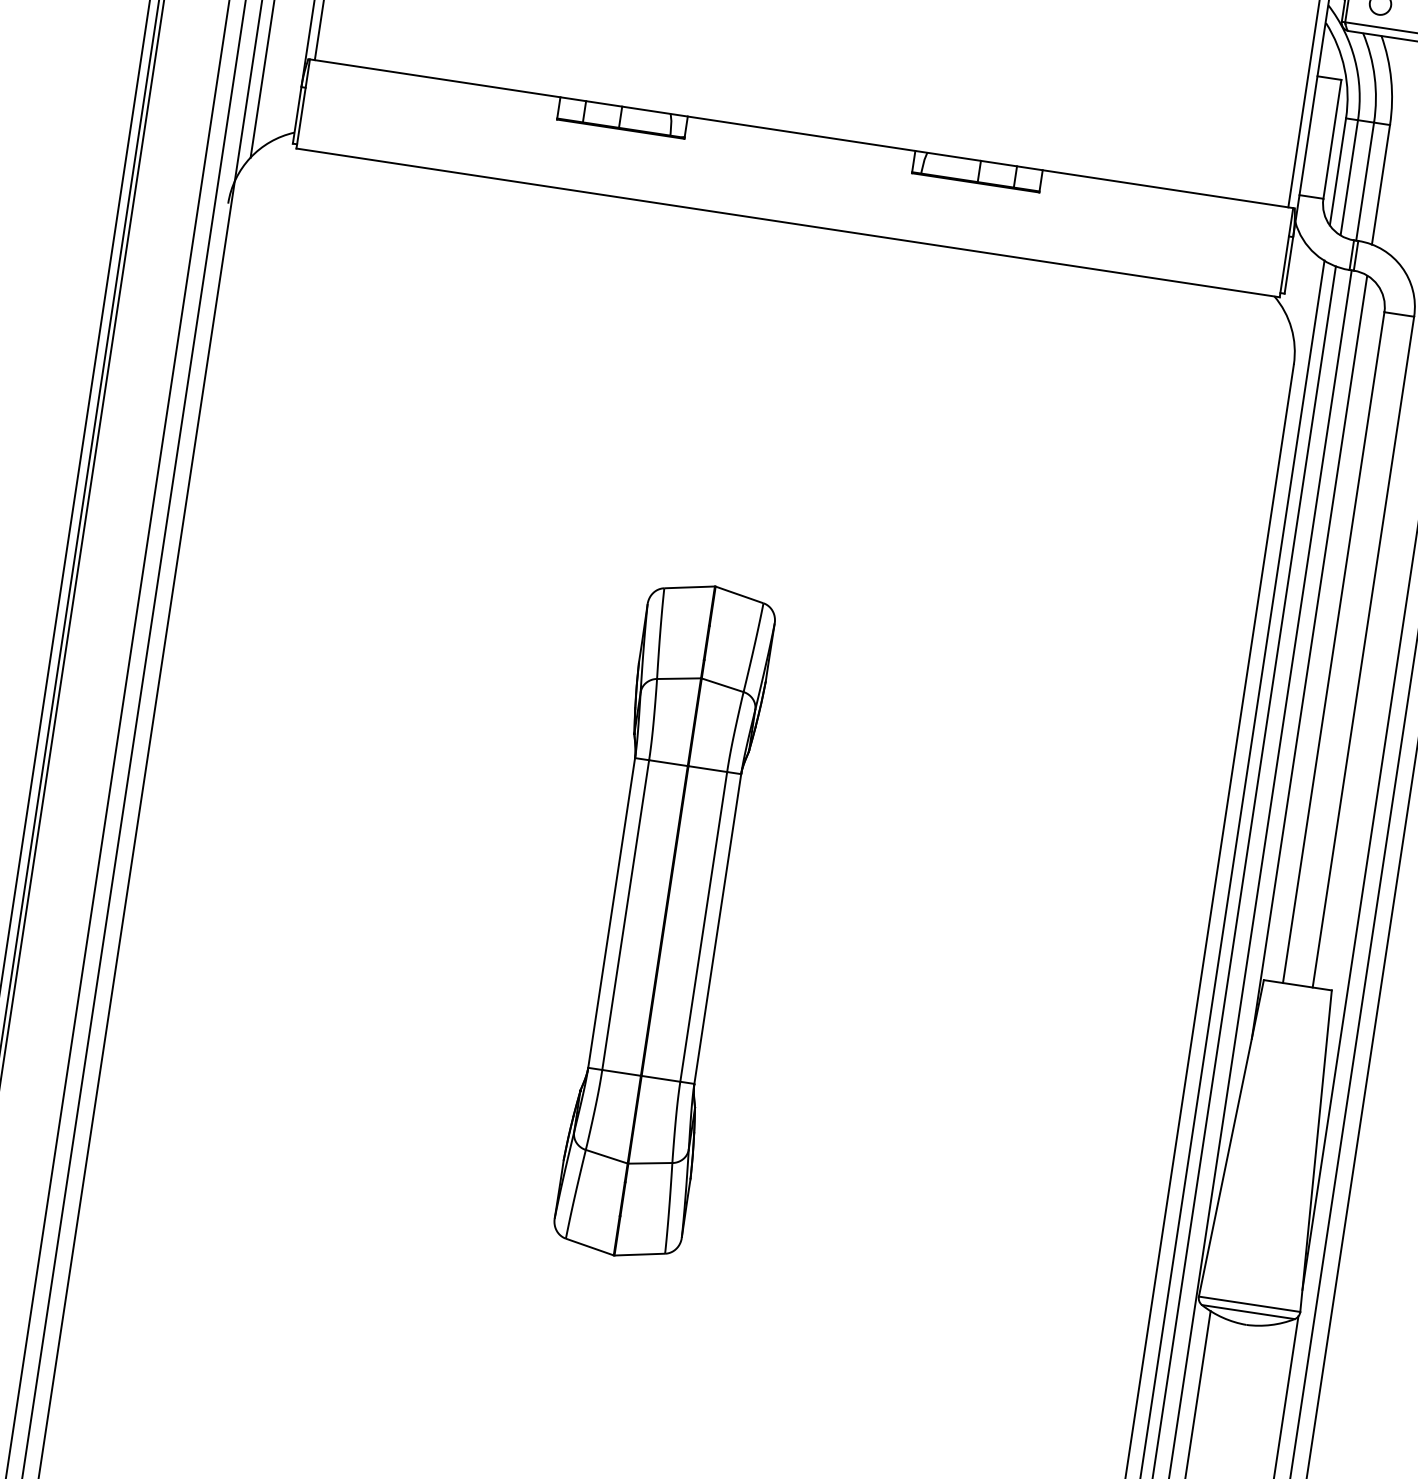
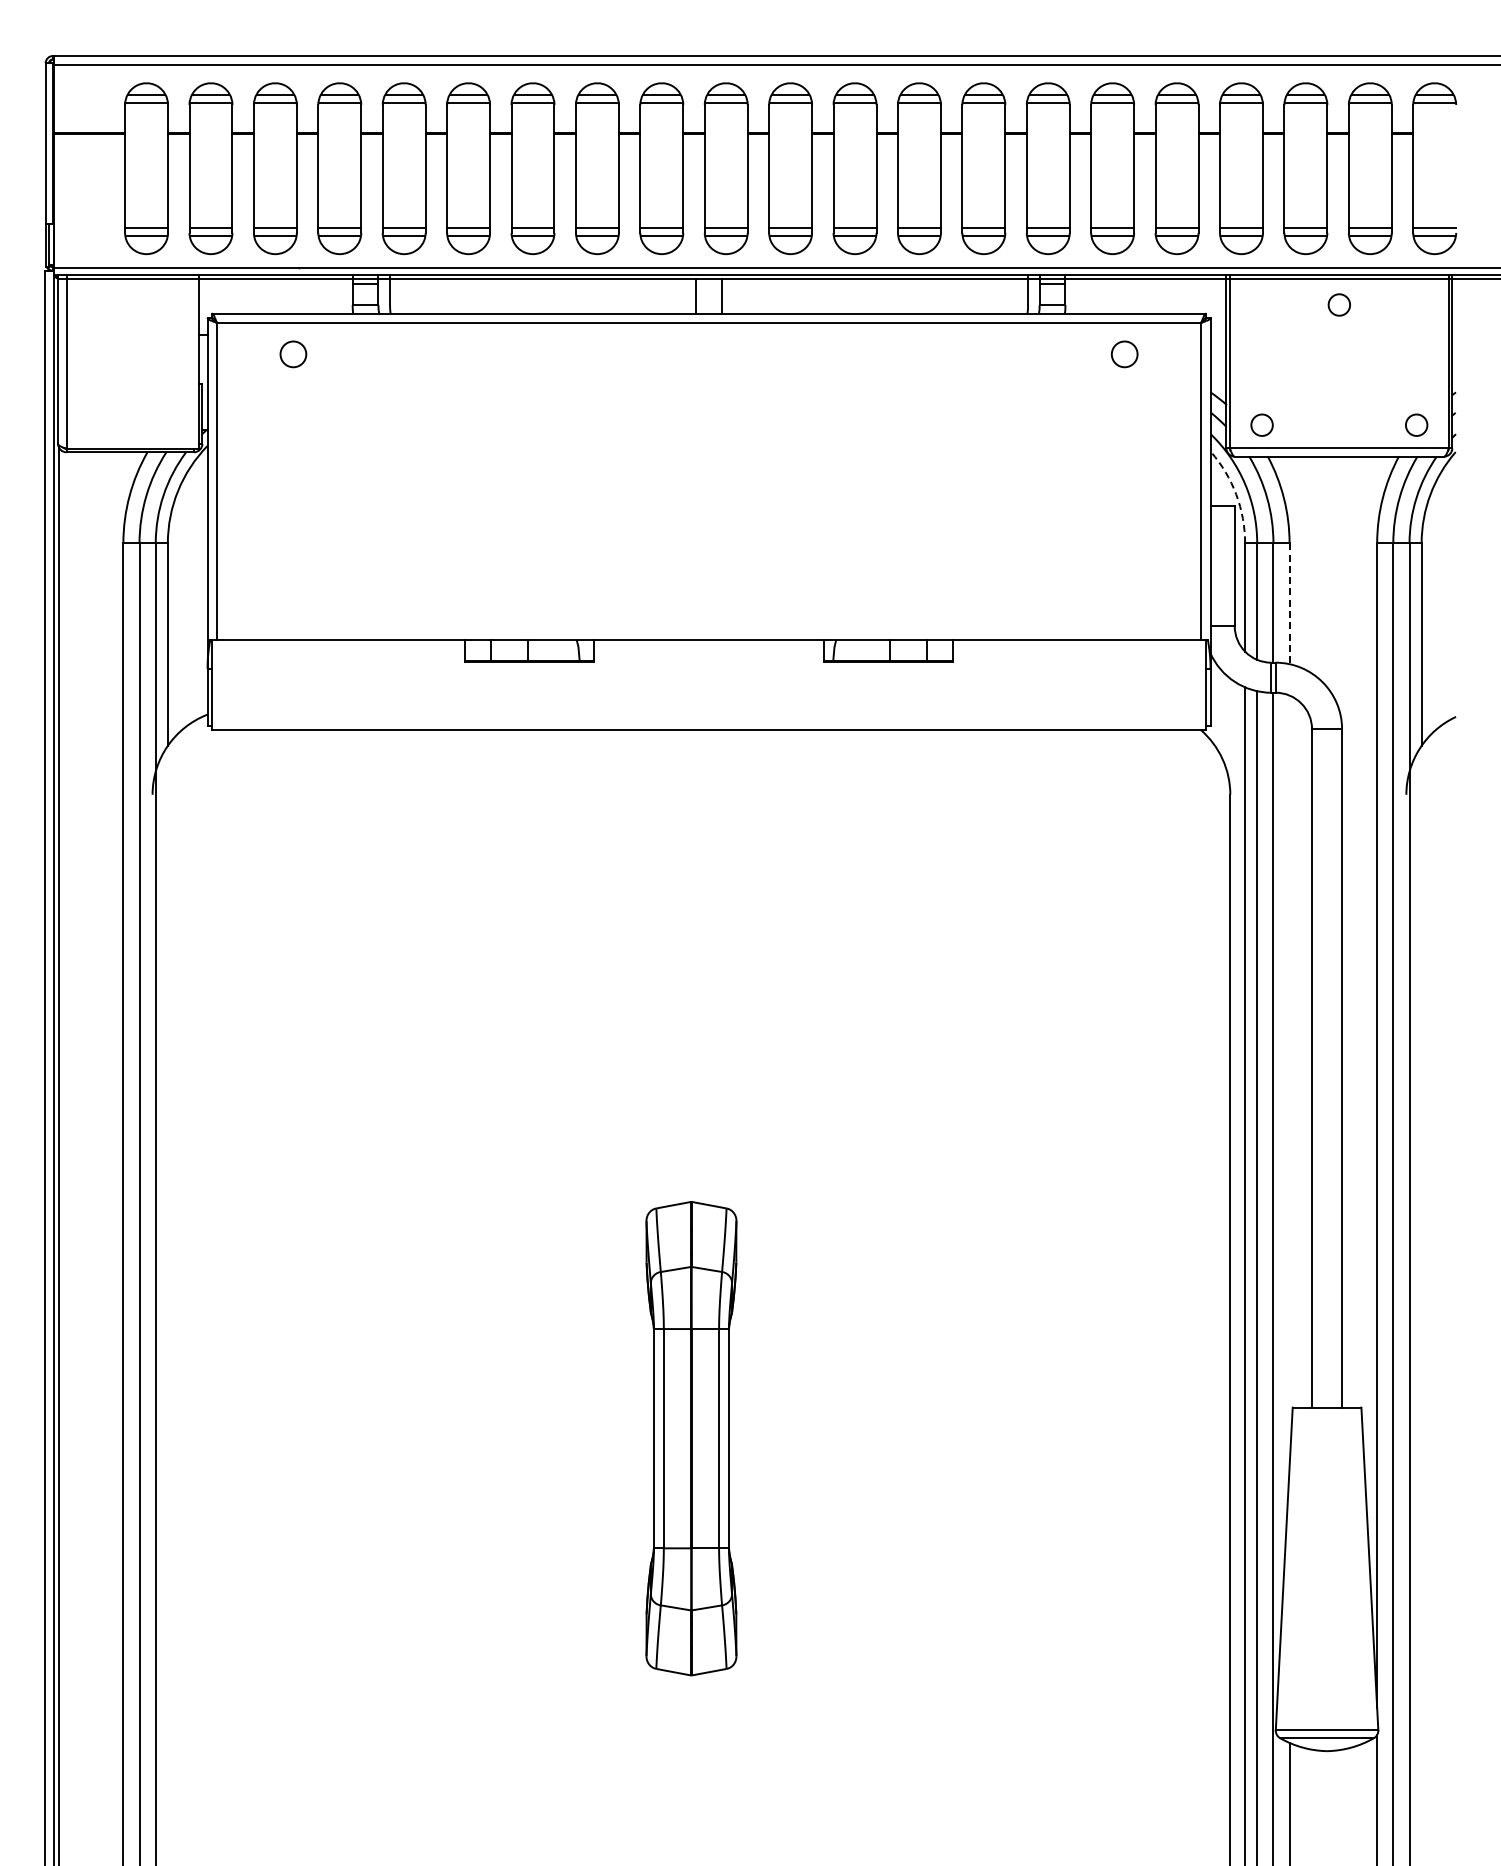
arc: (1344, 68) -> (1236, 494), solid -> dashed
line: (1380, 185) -> (1289, 604), solid -> dashed
line: (1309, 657) -> (1289, 1081), removed
part: (664, 920) -> (691, 1438), size x0.7

